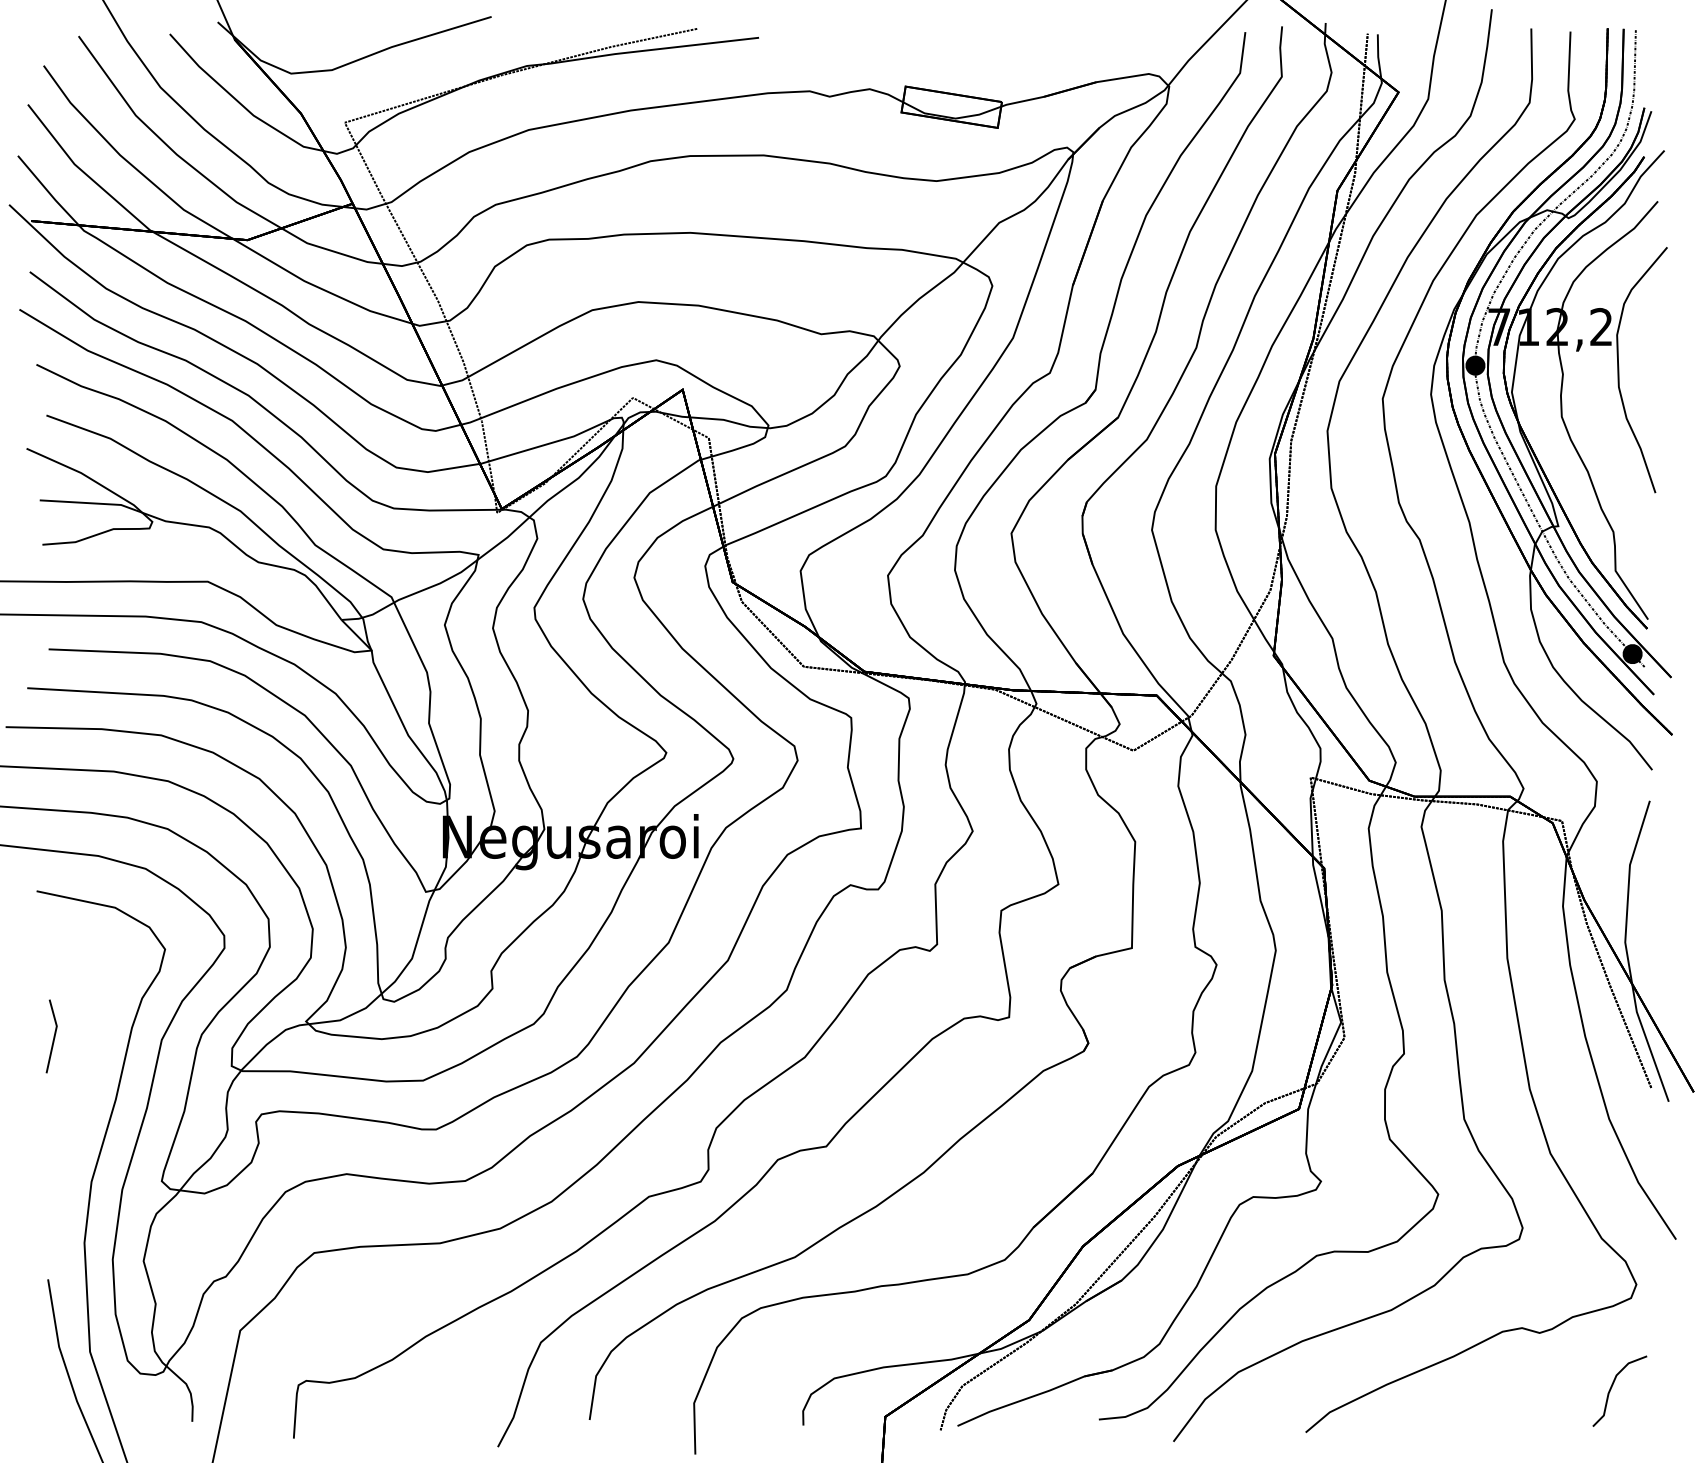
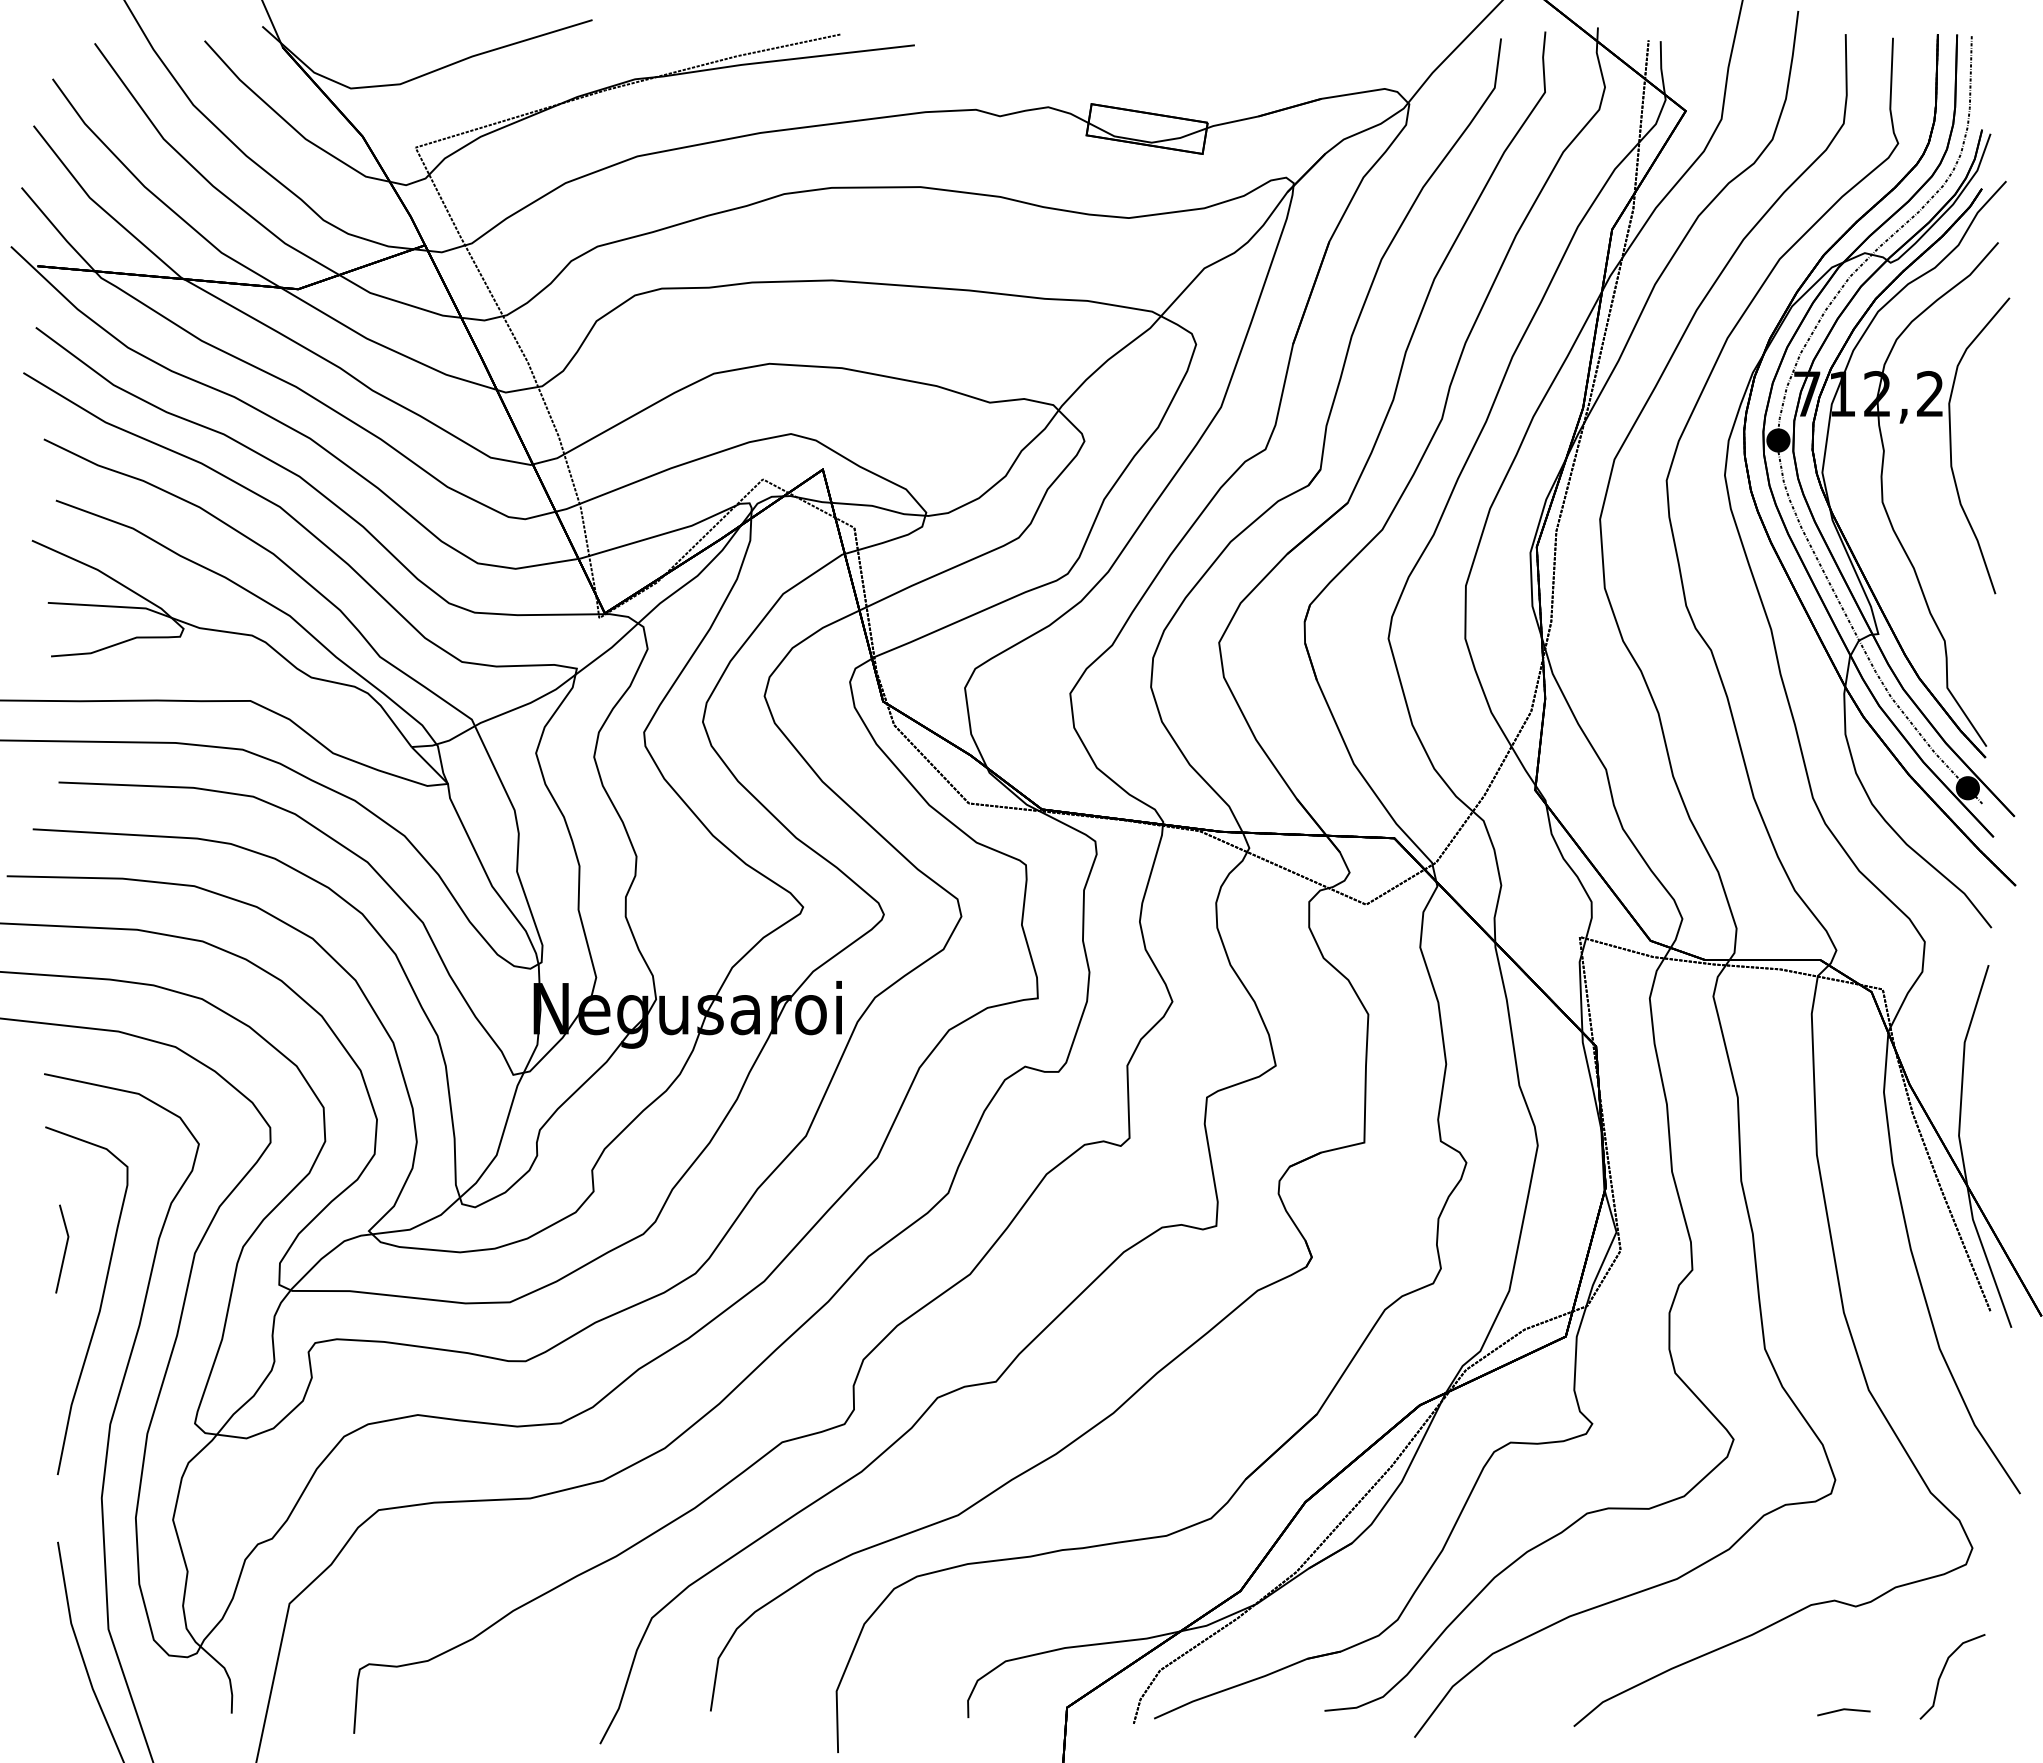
curve: (83, 1080) -> (100, 1302), added
line: (1529, 1419) -> (1843, 1710), added

